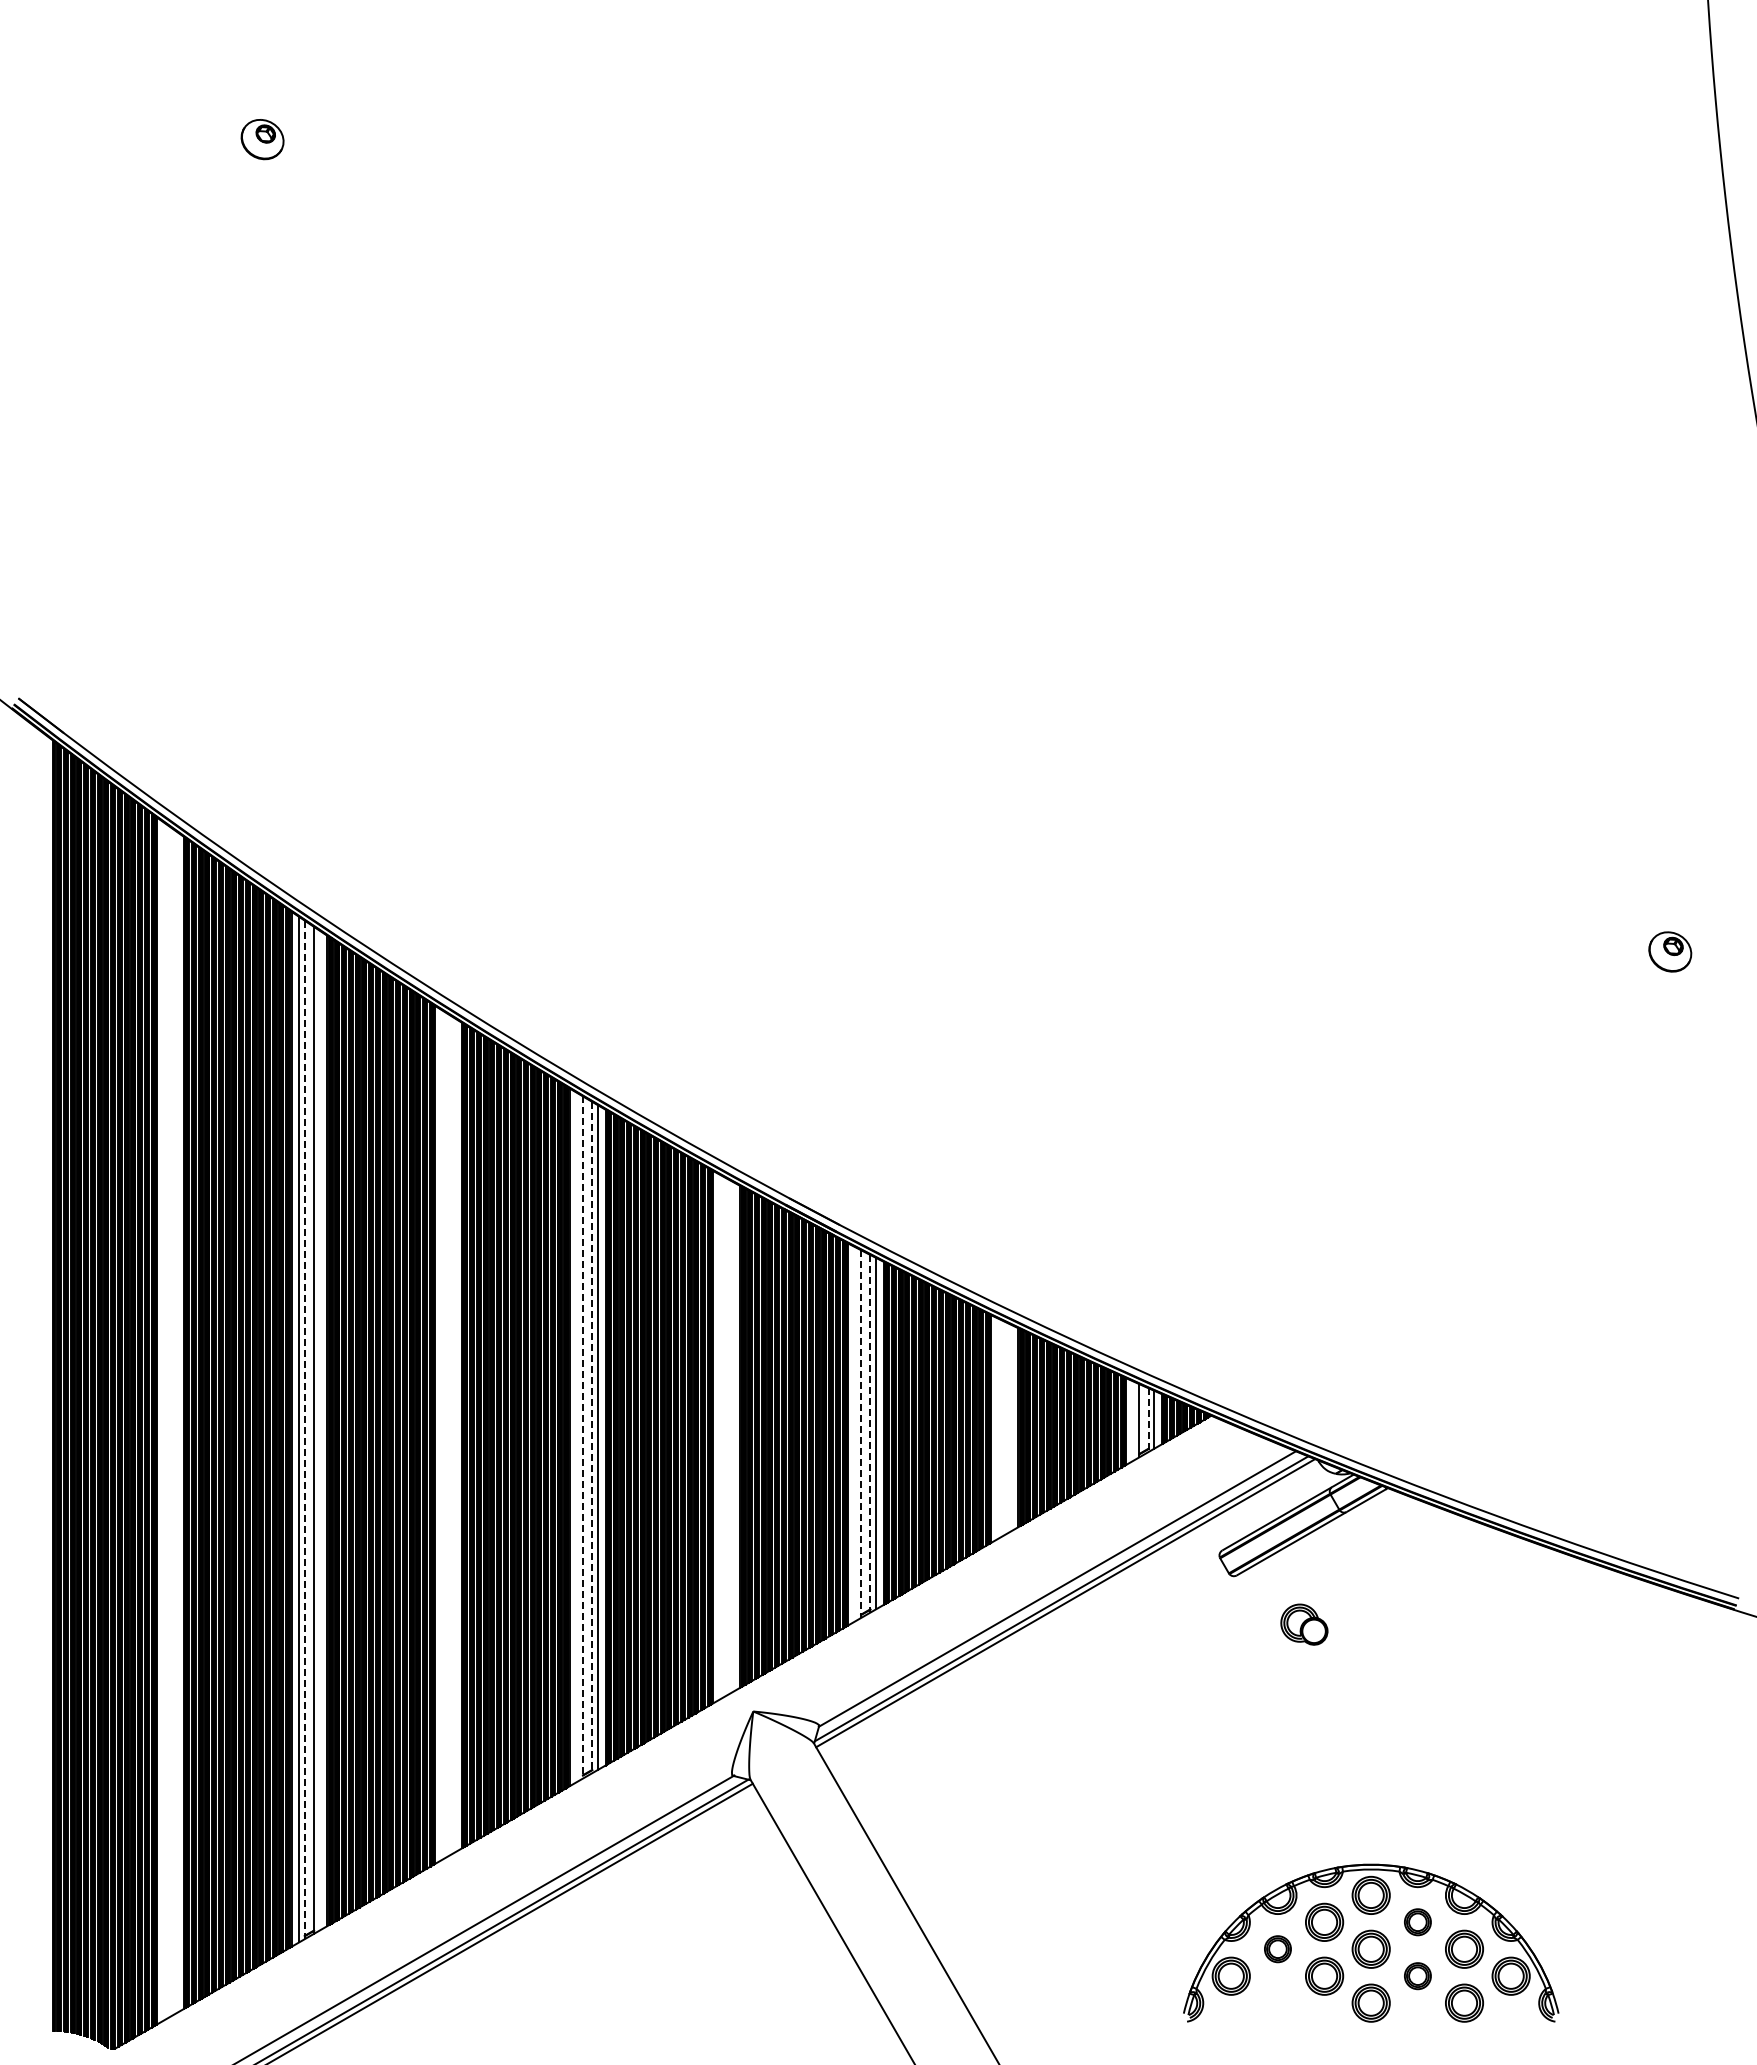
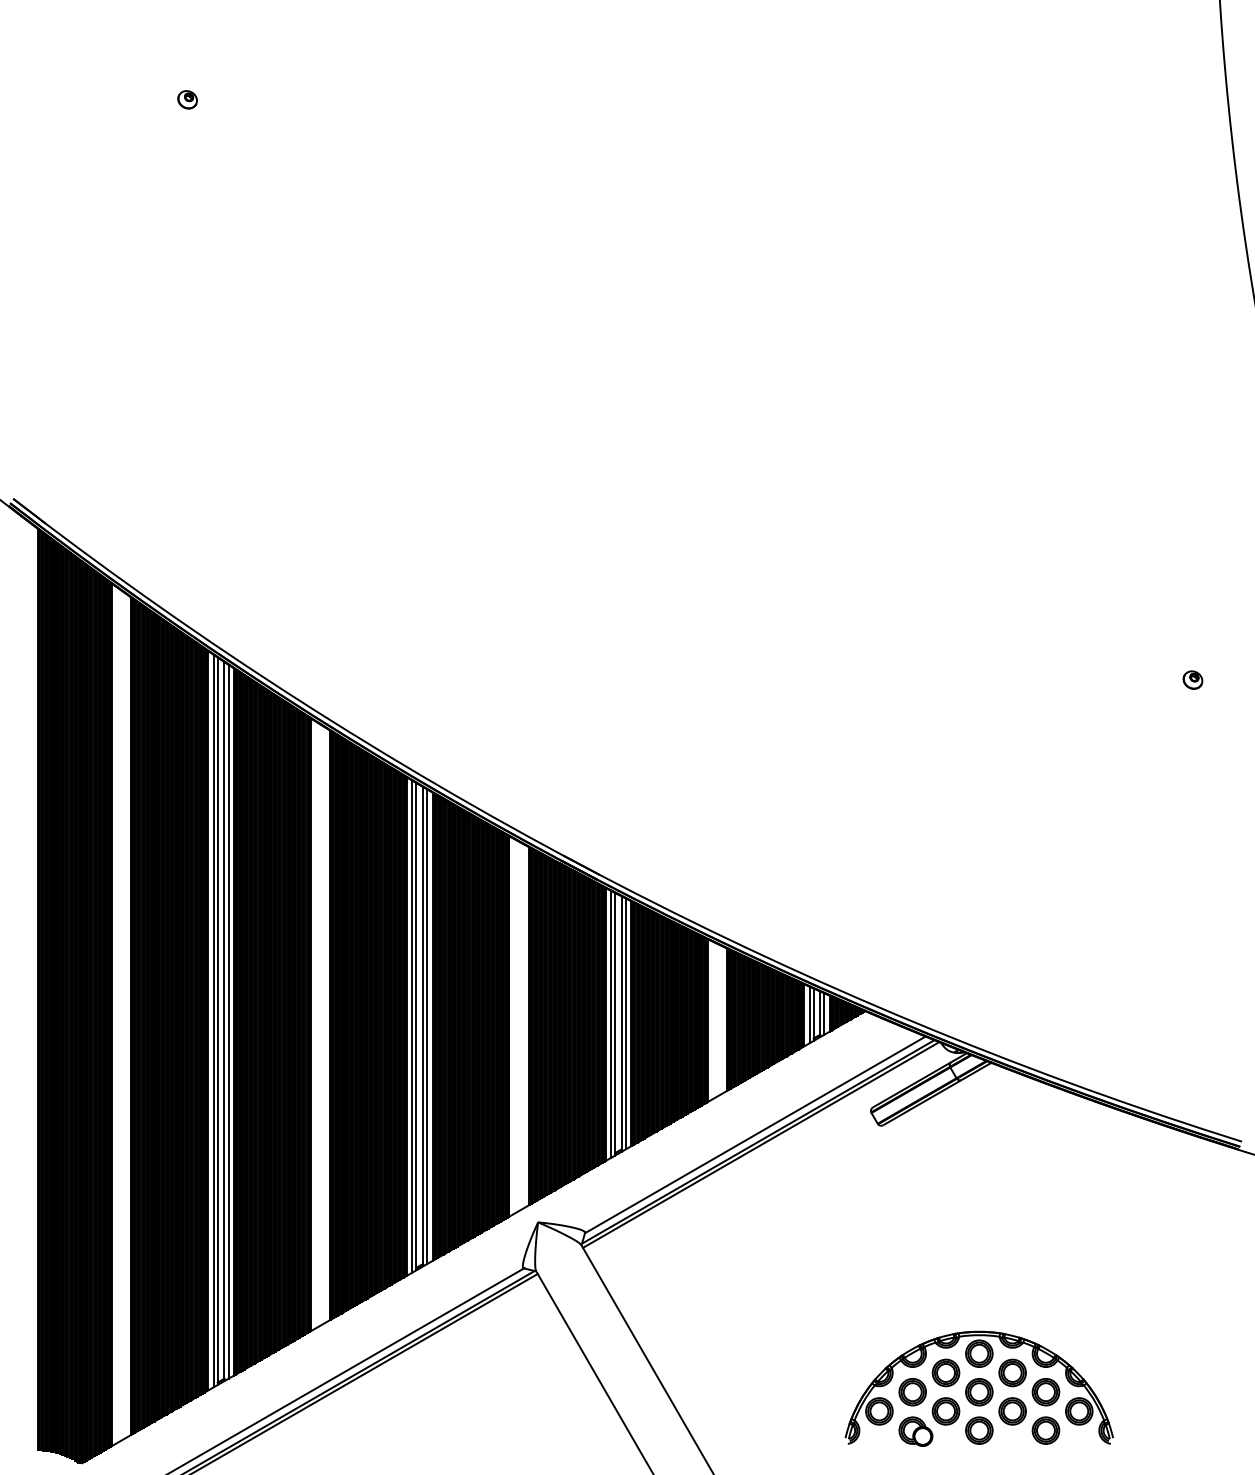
part: (262, 139) -> (187, 99), size x0.62
part: (1670, 952) -> (1193, 680), size x0.62
line: (1133, 1420) -> (809, 1014), added
line: (1148, 1420) -> (820, 1014), dashed -> solid
line: (304, 1430) -> (217, 1021), dashed -> solid
line: (319, 1430) -> (228, 1021), added
line: (870, 1433) -> (621, 1023), dashed -> solid
line: (855, 1434) -> (611, 1024), added
line: (861, 1434) -> (615, 1024), dashed -> solid
line: (577, 1436) -> (412, 1025), added
line: (583, 1437) -> (416, 1026), dashed -> solid
line: (592, 1437) -> (423, 1026), dashed -> solid
part: (1304, 1624) -> (915, 1431), moved
part: (1417, 1921) -> (1012, 1372), size x1.43
part: (1277, 1948) -> (912, 1391), size x1.43
part: (1417, 1975) -> (1012, 1410), size x1.43

